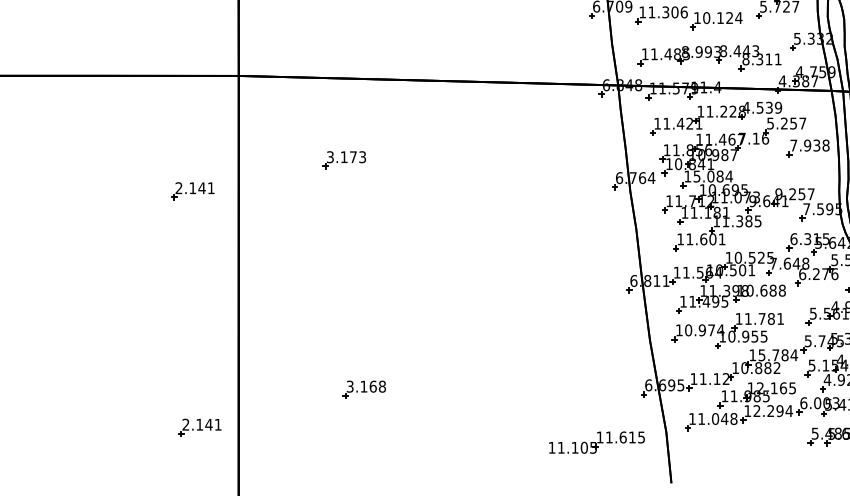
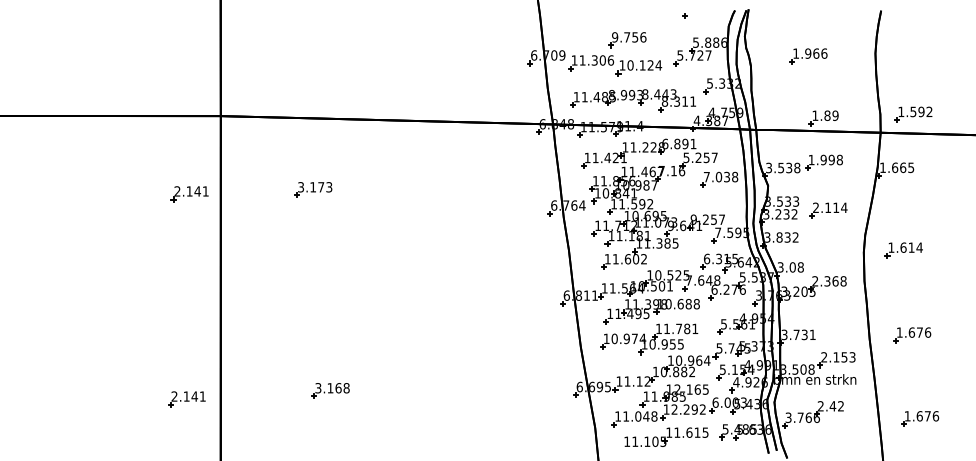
text: (762, 107) -> (679, 143), 4.539 -> 6.891
text: (807, 146) -> (718, 177), 7.938 -> 7.038
text: (713, 176) -> (636, 204), 15.084 -> 11.592
part: (192, 191) -> (189, 194), moved
text: (721, 239) -> (643, 259), 11.601 -> 11.602
text: (772, 355) -> (688, 360), 15.784 -> 10.964
text: (788, 410) -> (702, 409), 12.294 -> 12.292
part: (199, 428) -> (186, 399), moved
part: (596, 441) -> (666, 436), moved

